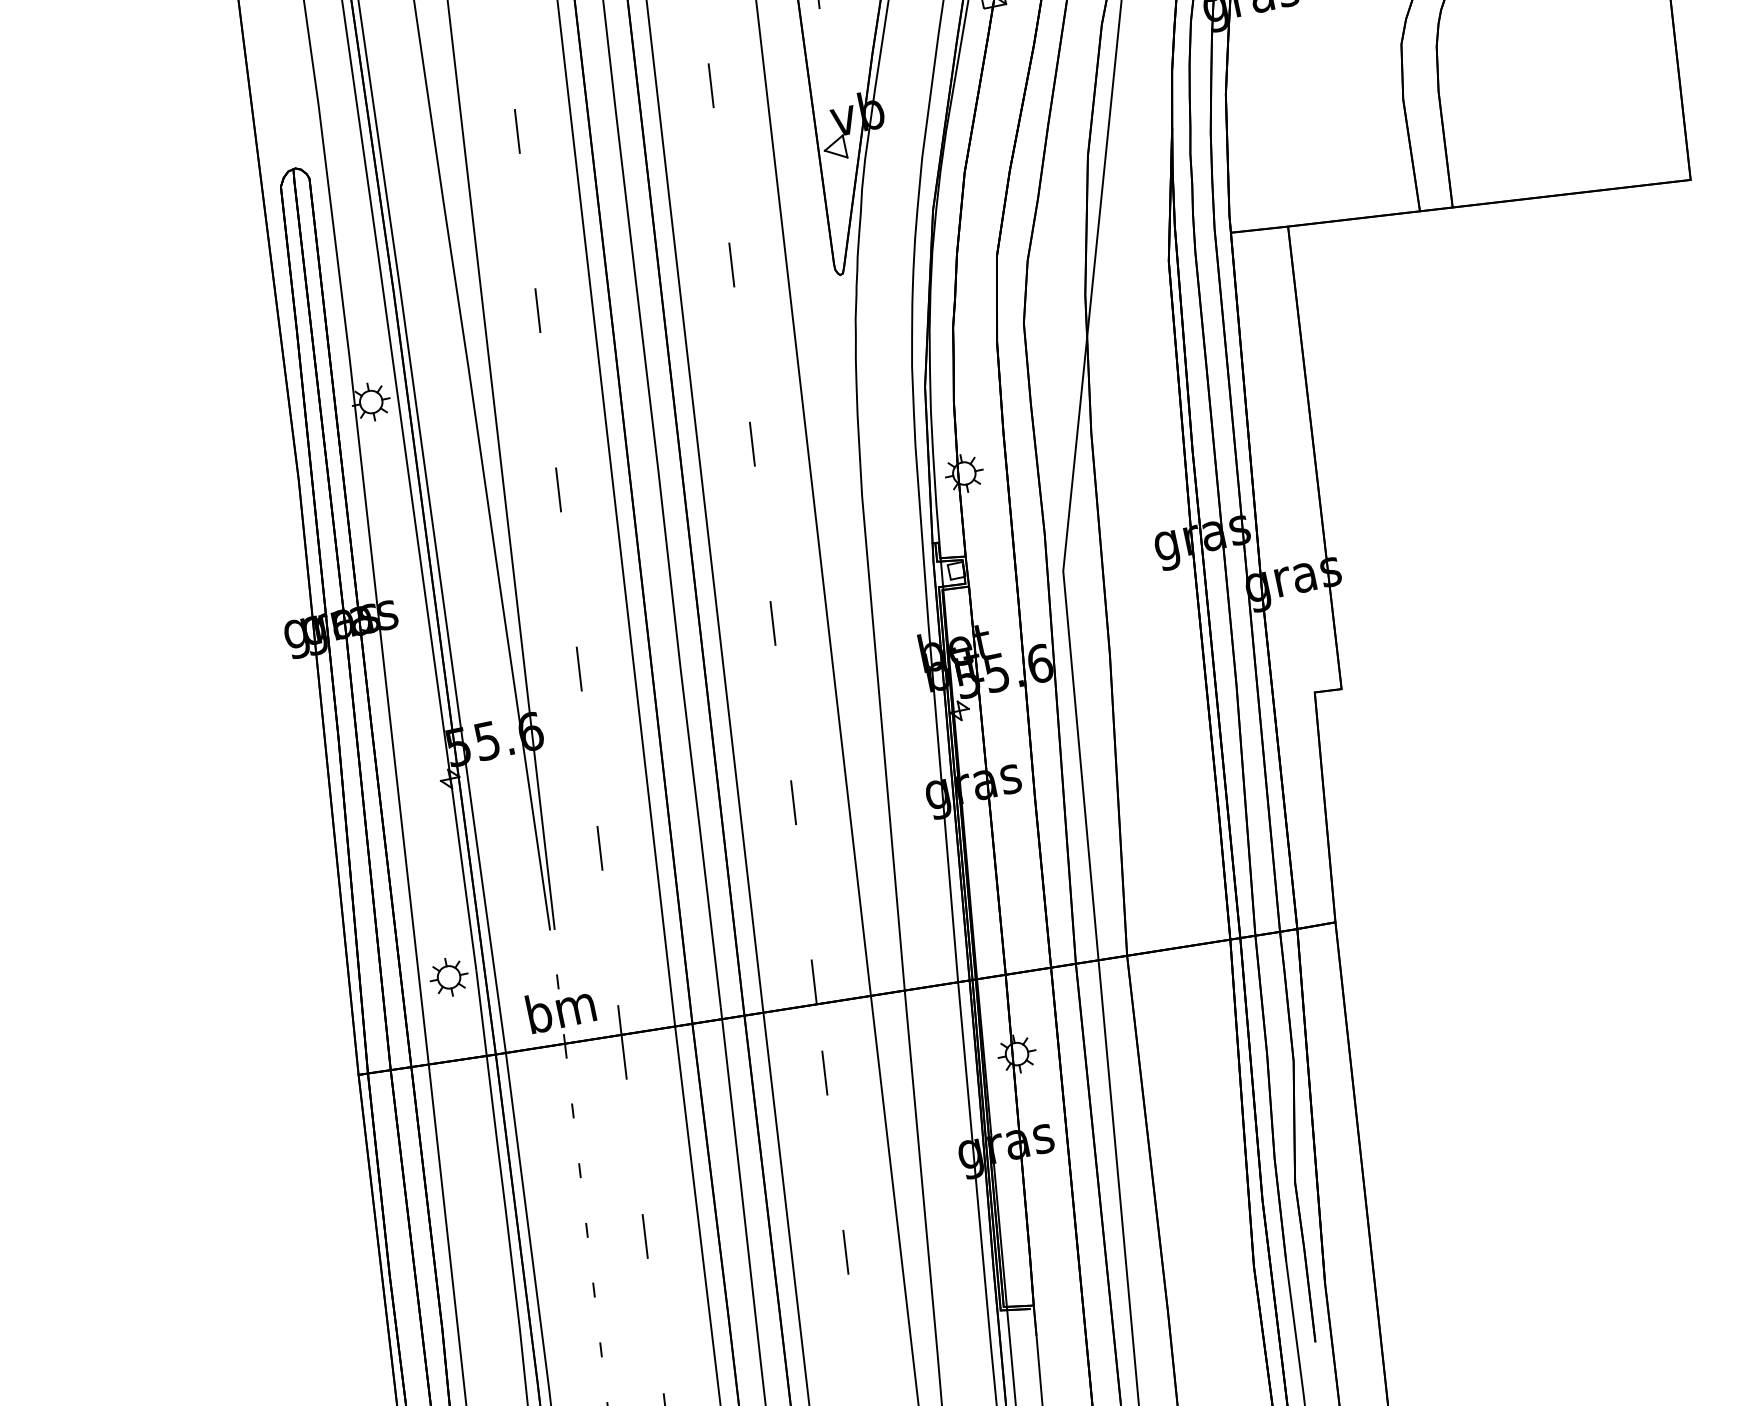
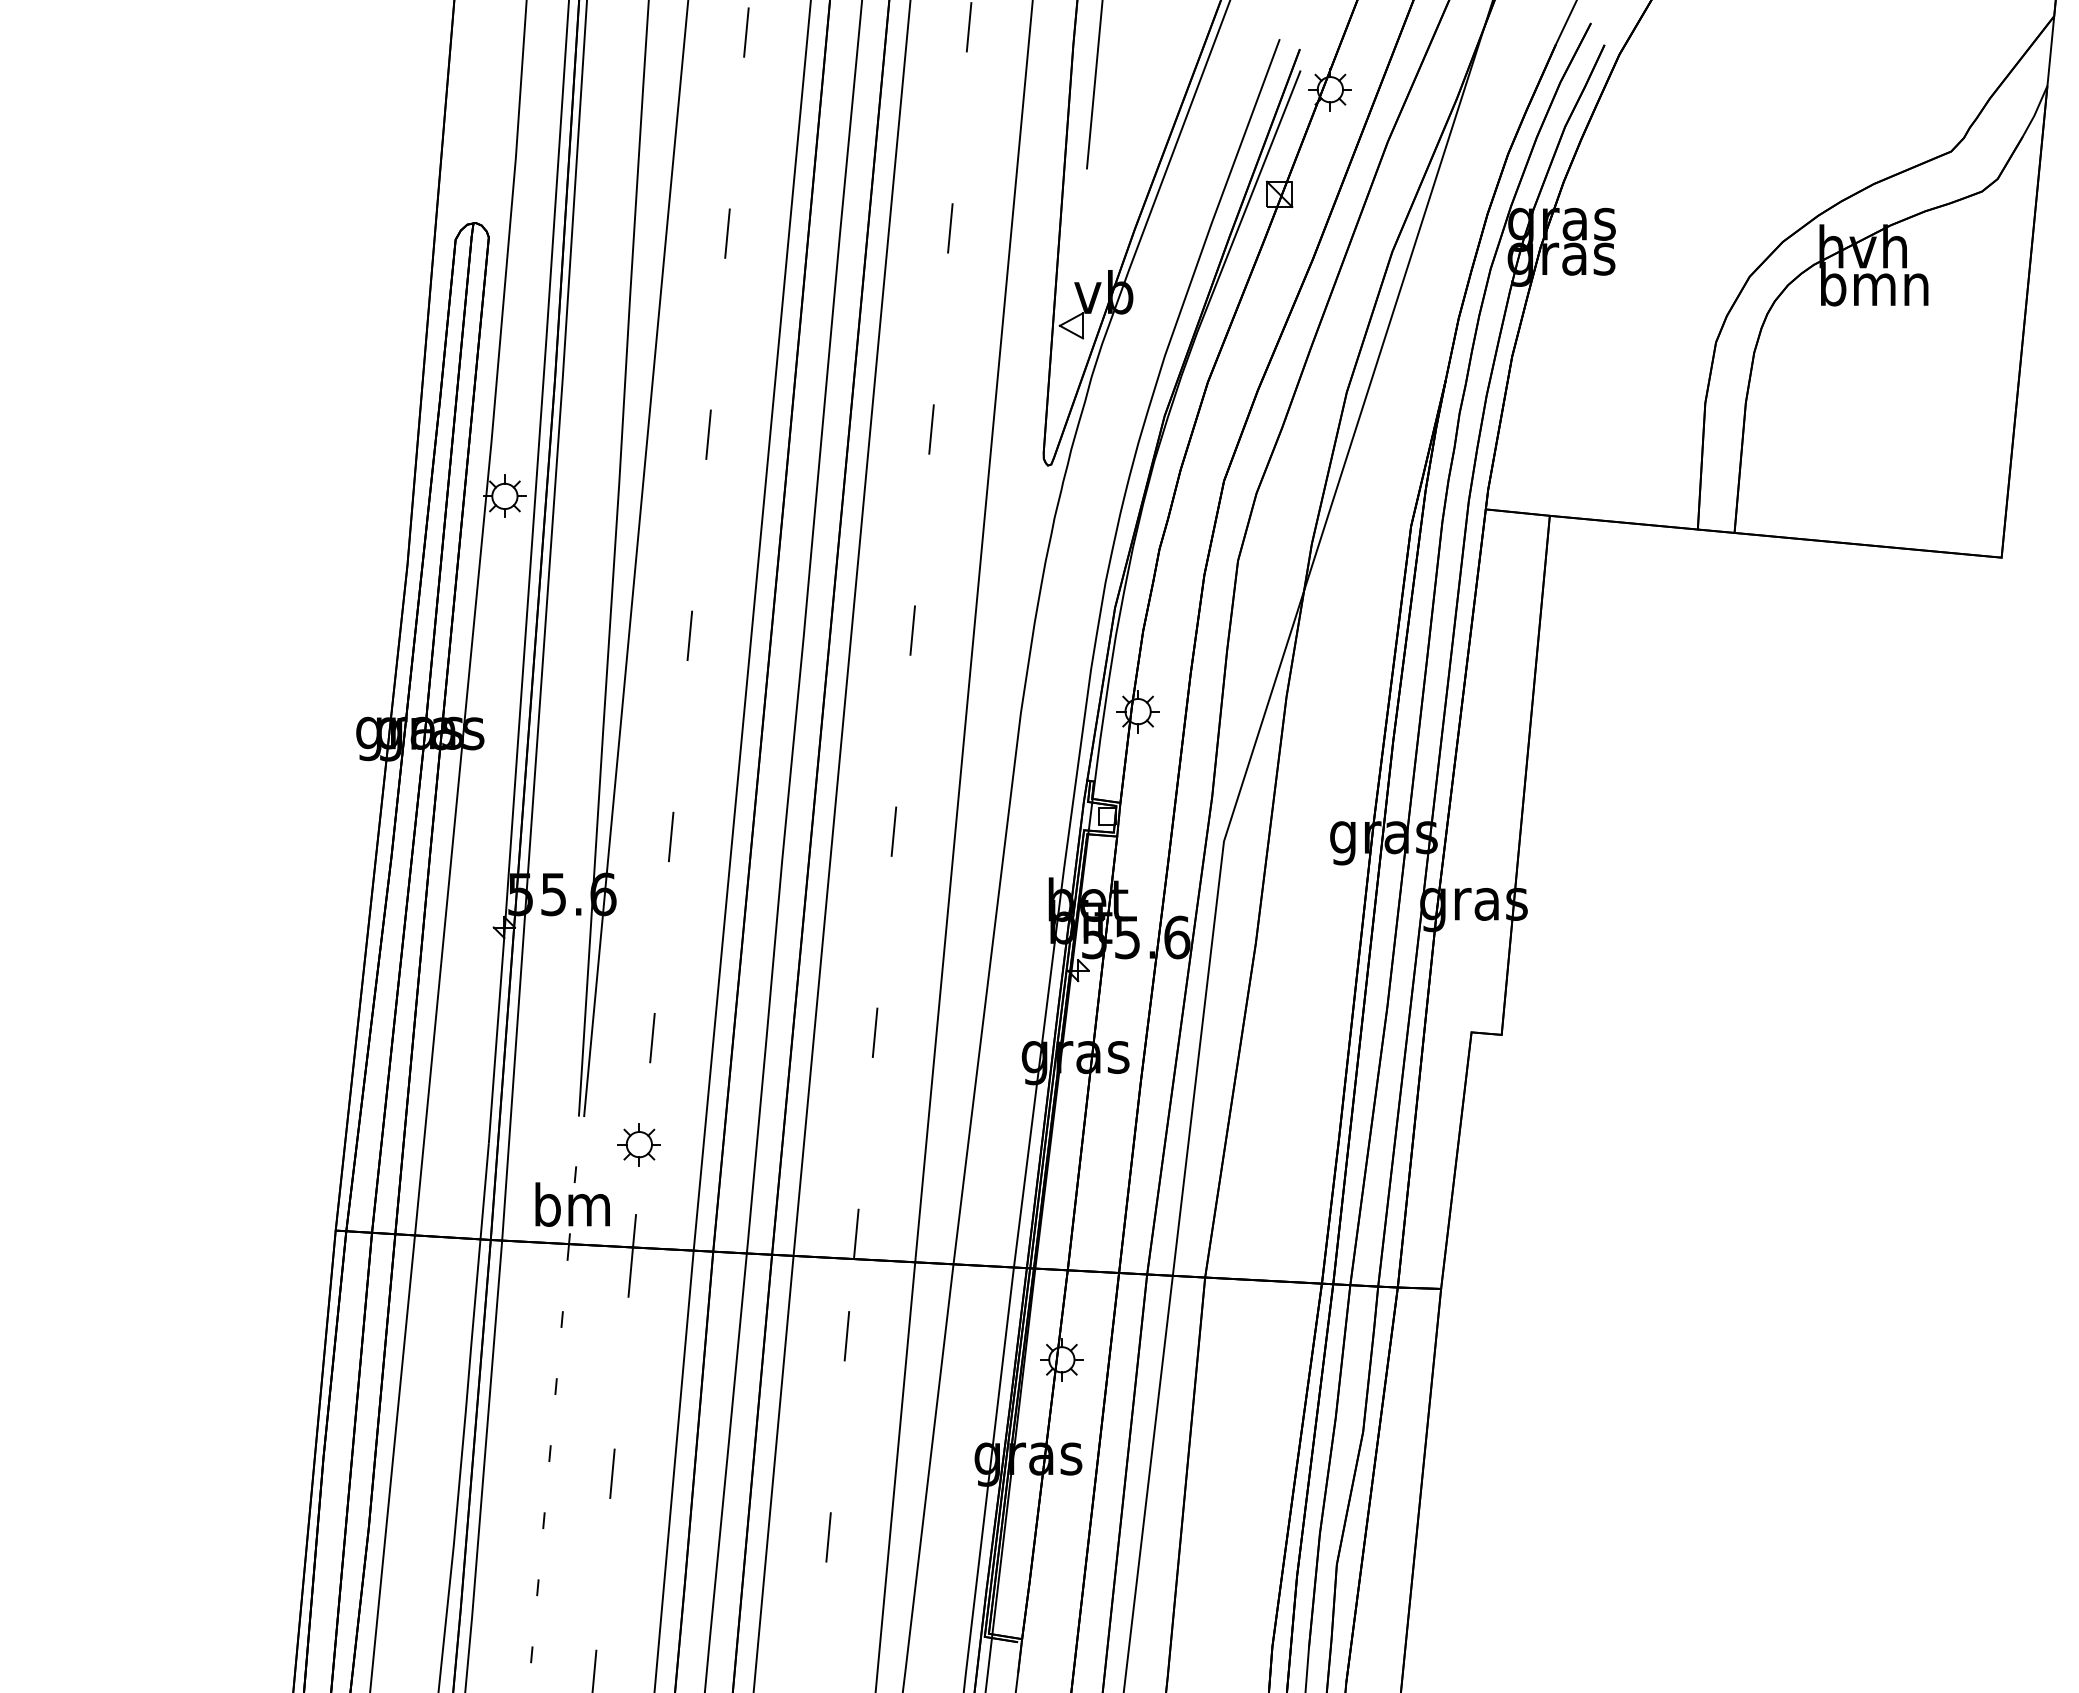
part: (448, 977) -> (638, 1144), moved

